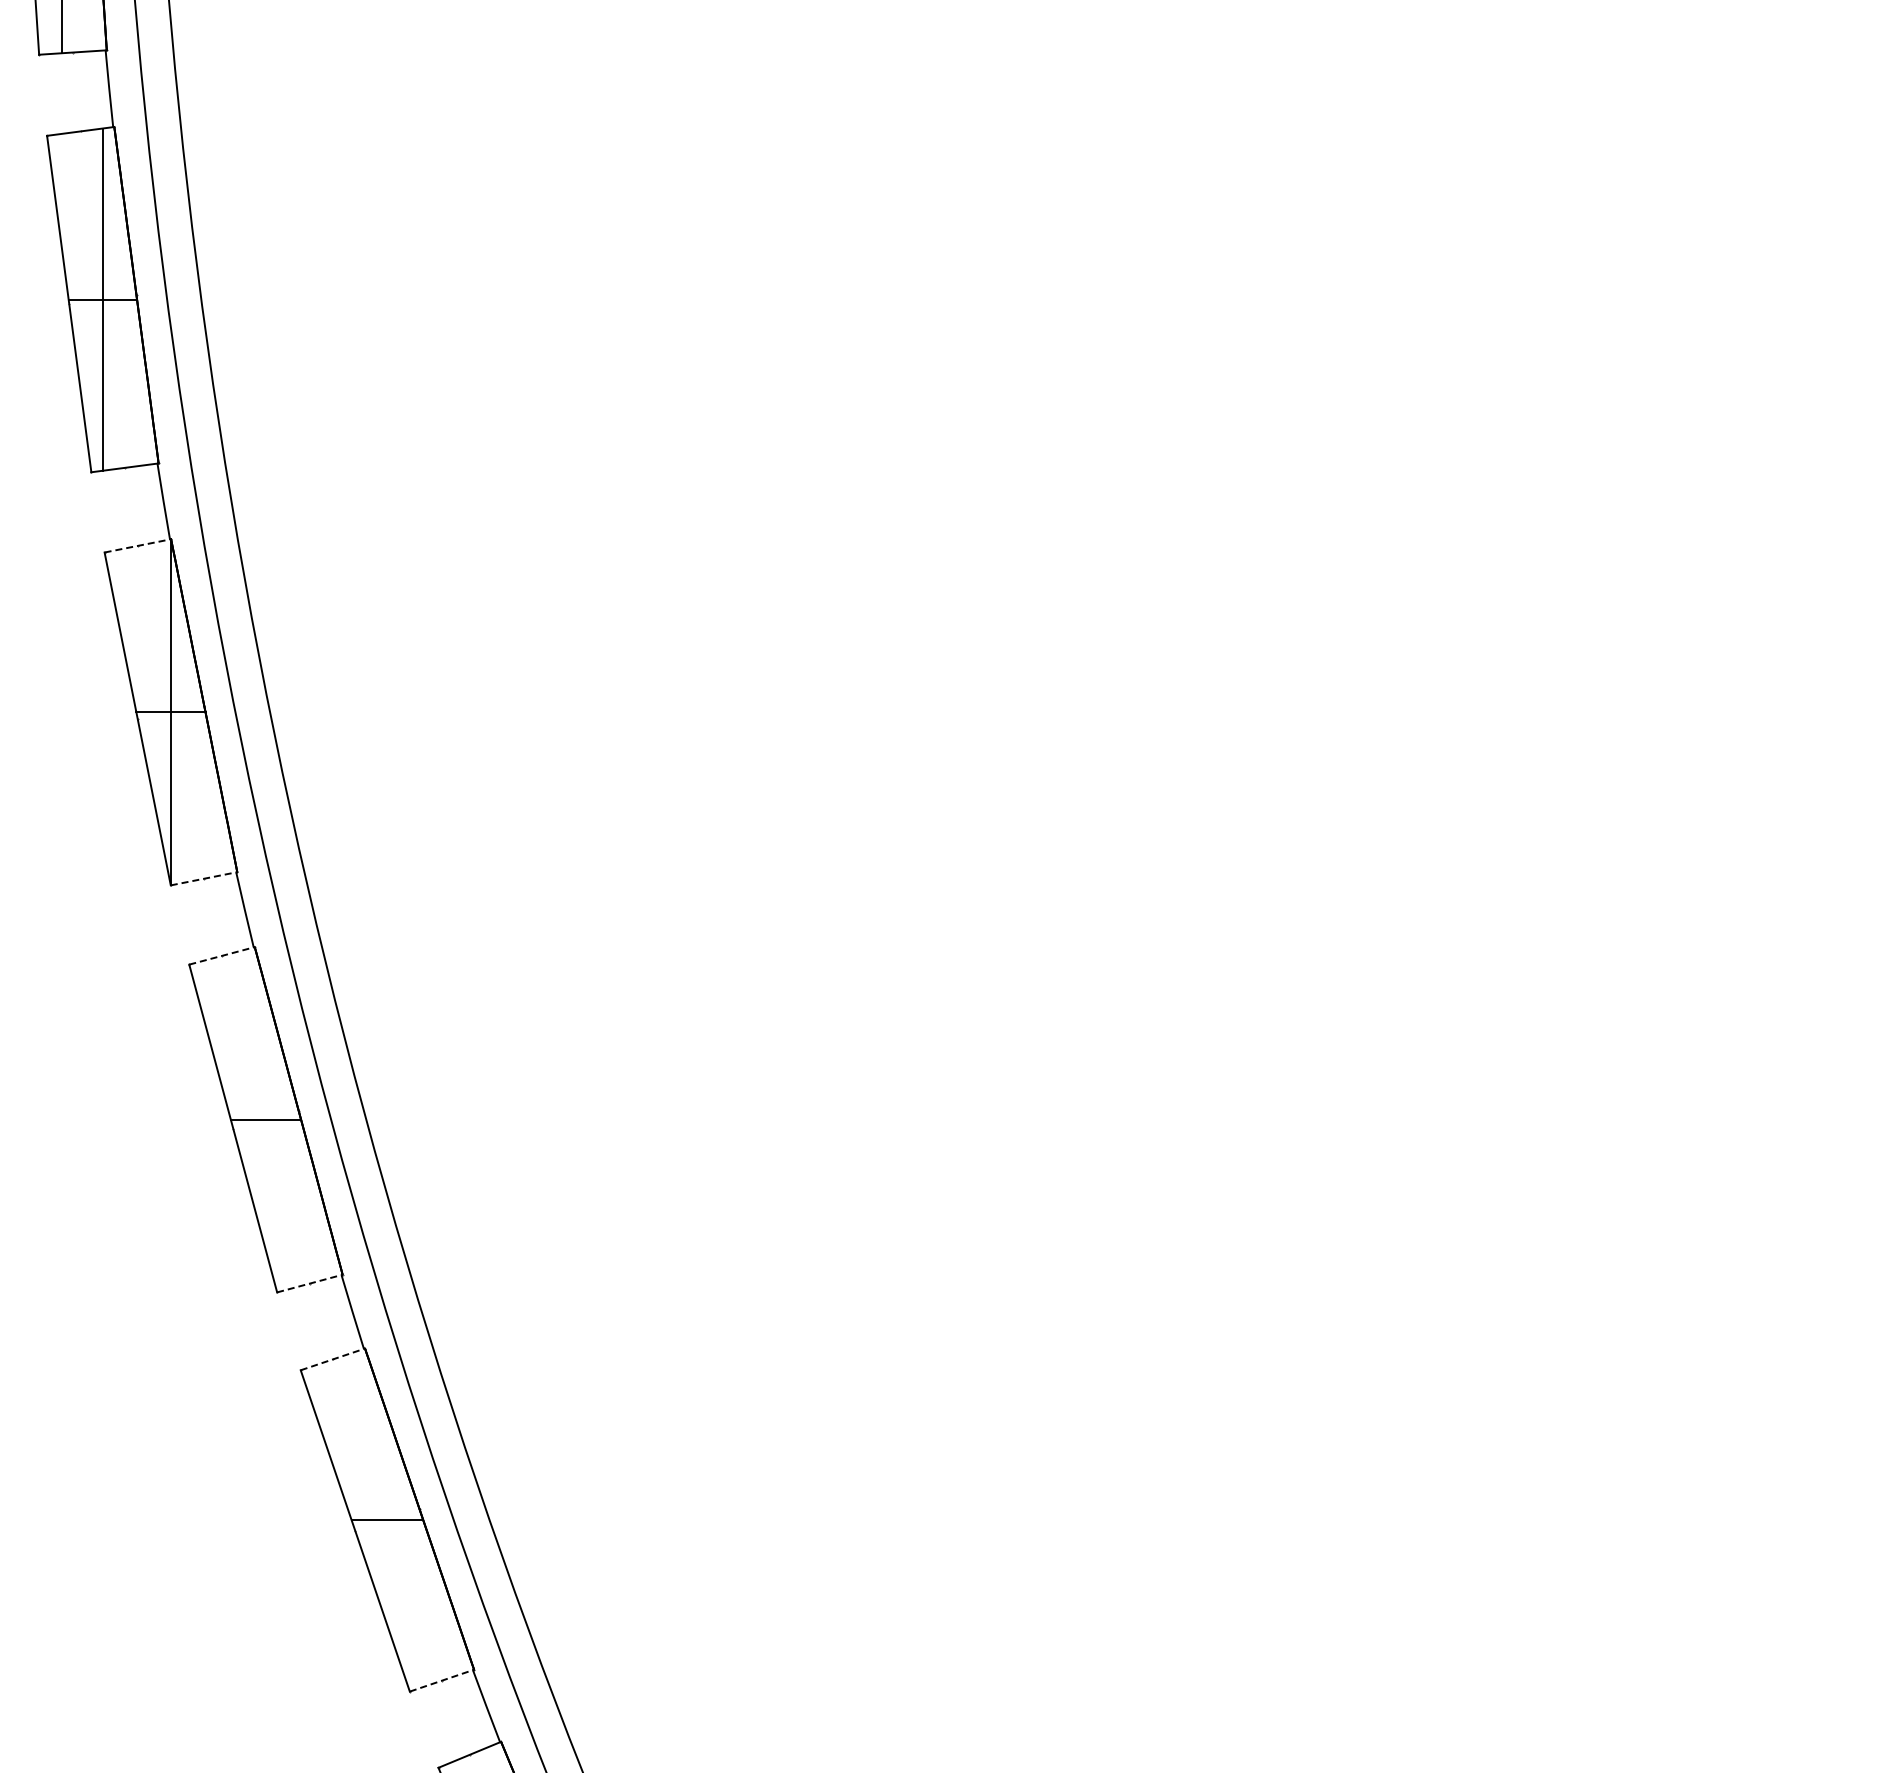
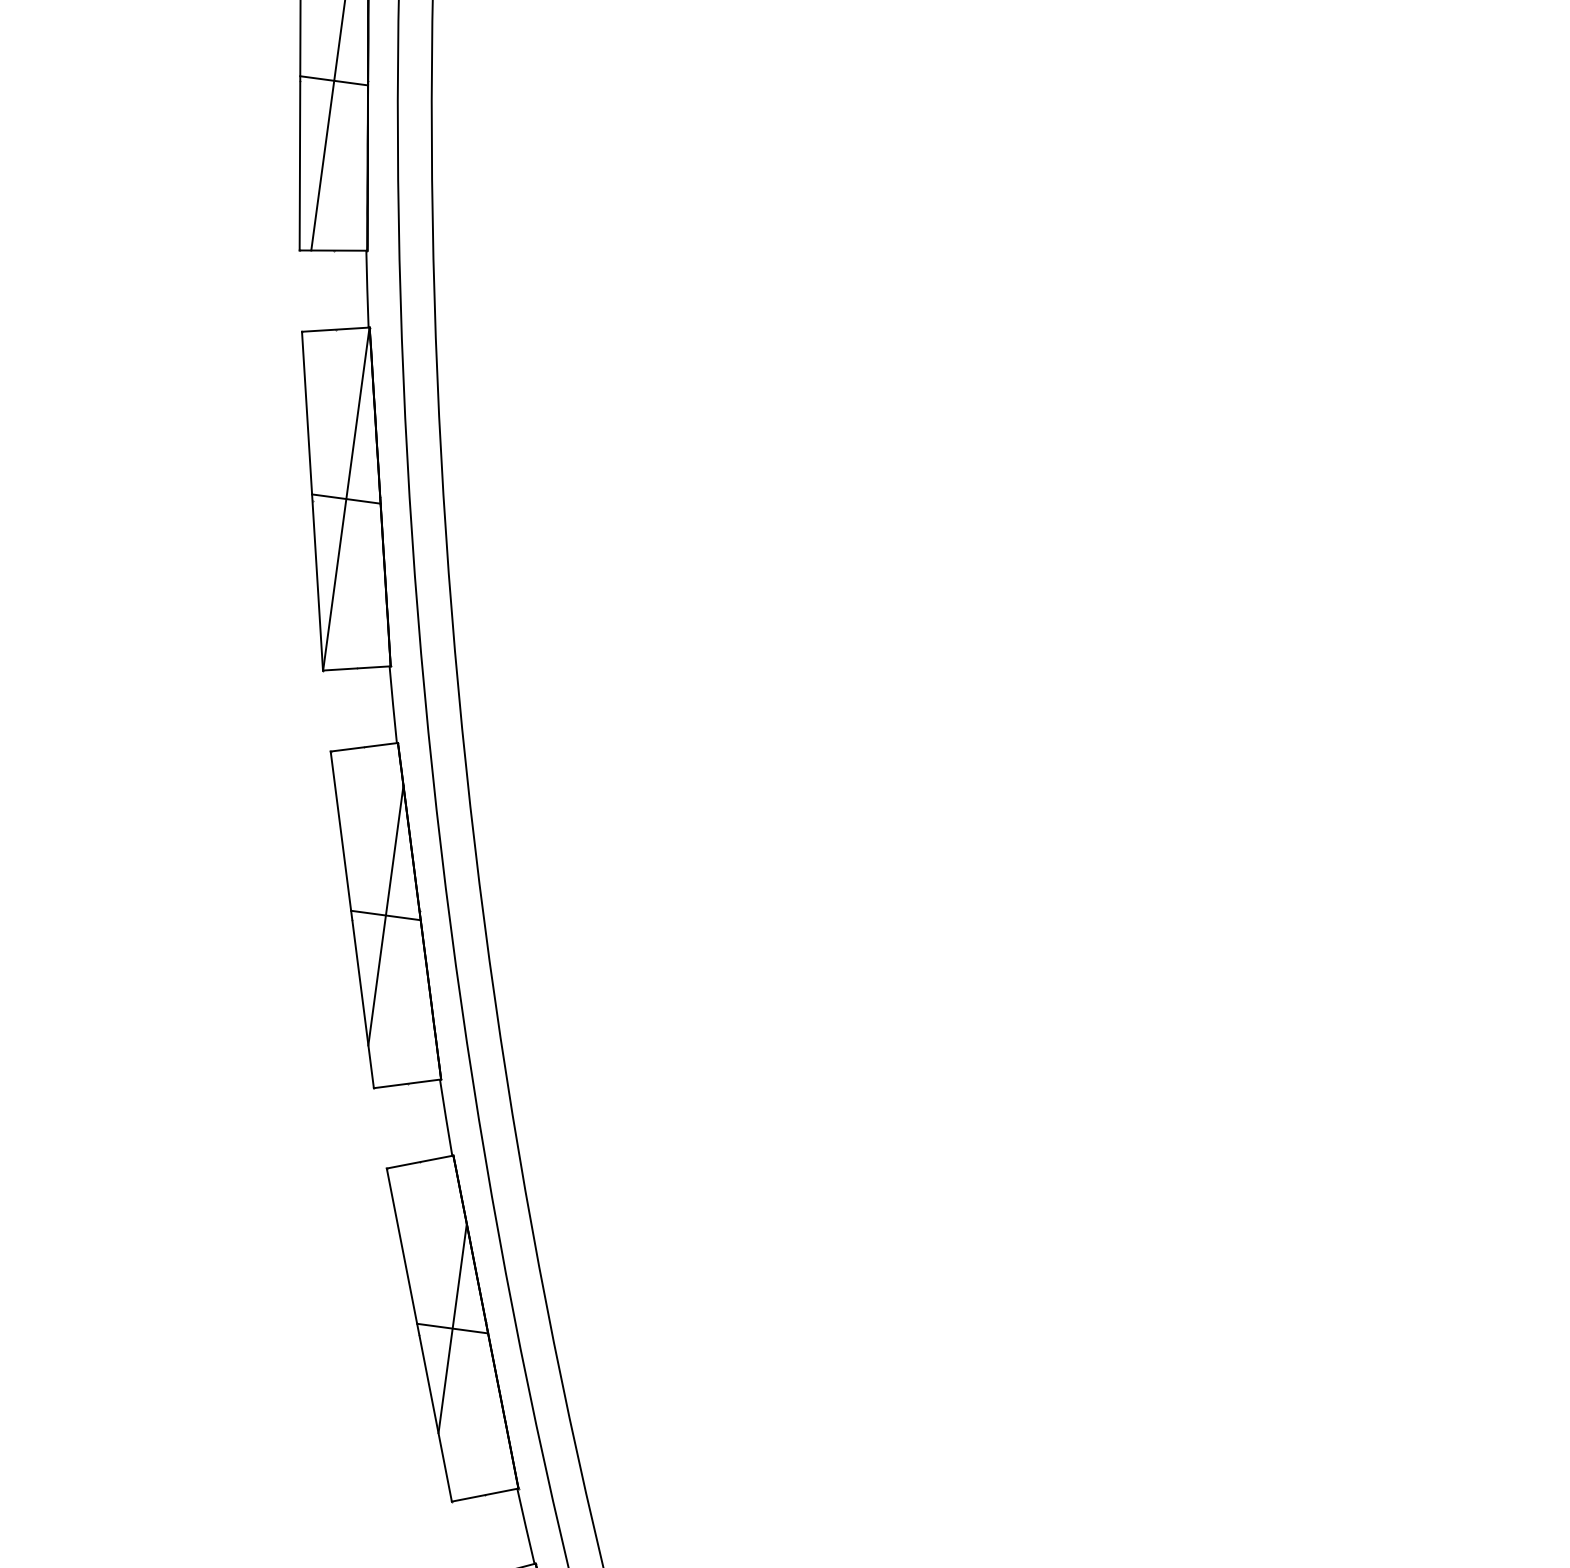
line: (137, 545) -> (335, 329), dashed -> solid
line: (204, 878) -> (357, 668), dashed -> solid
line: (222, 955) -> (364, 746), dashed -> solid
line: (265, 1119) -> (385, 915), added
line: (309, 1283) -> (407, 1083), dashed -> solid
line: (332, 1359) -> (419, 1162), dashed -> solid
line: (387, 1519) -> (452, 1328), added
line: (441, 1680) -> (484, 1494), dashed -> solid

